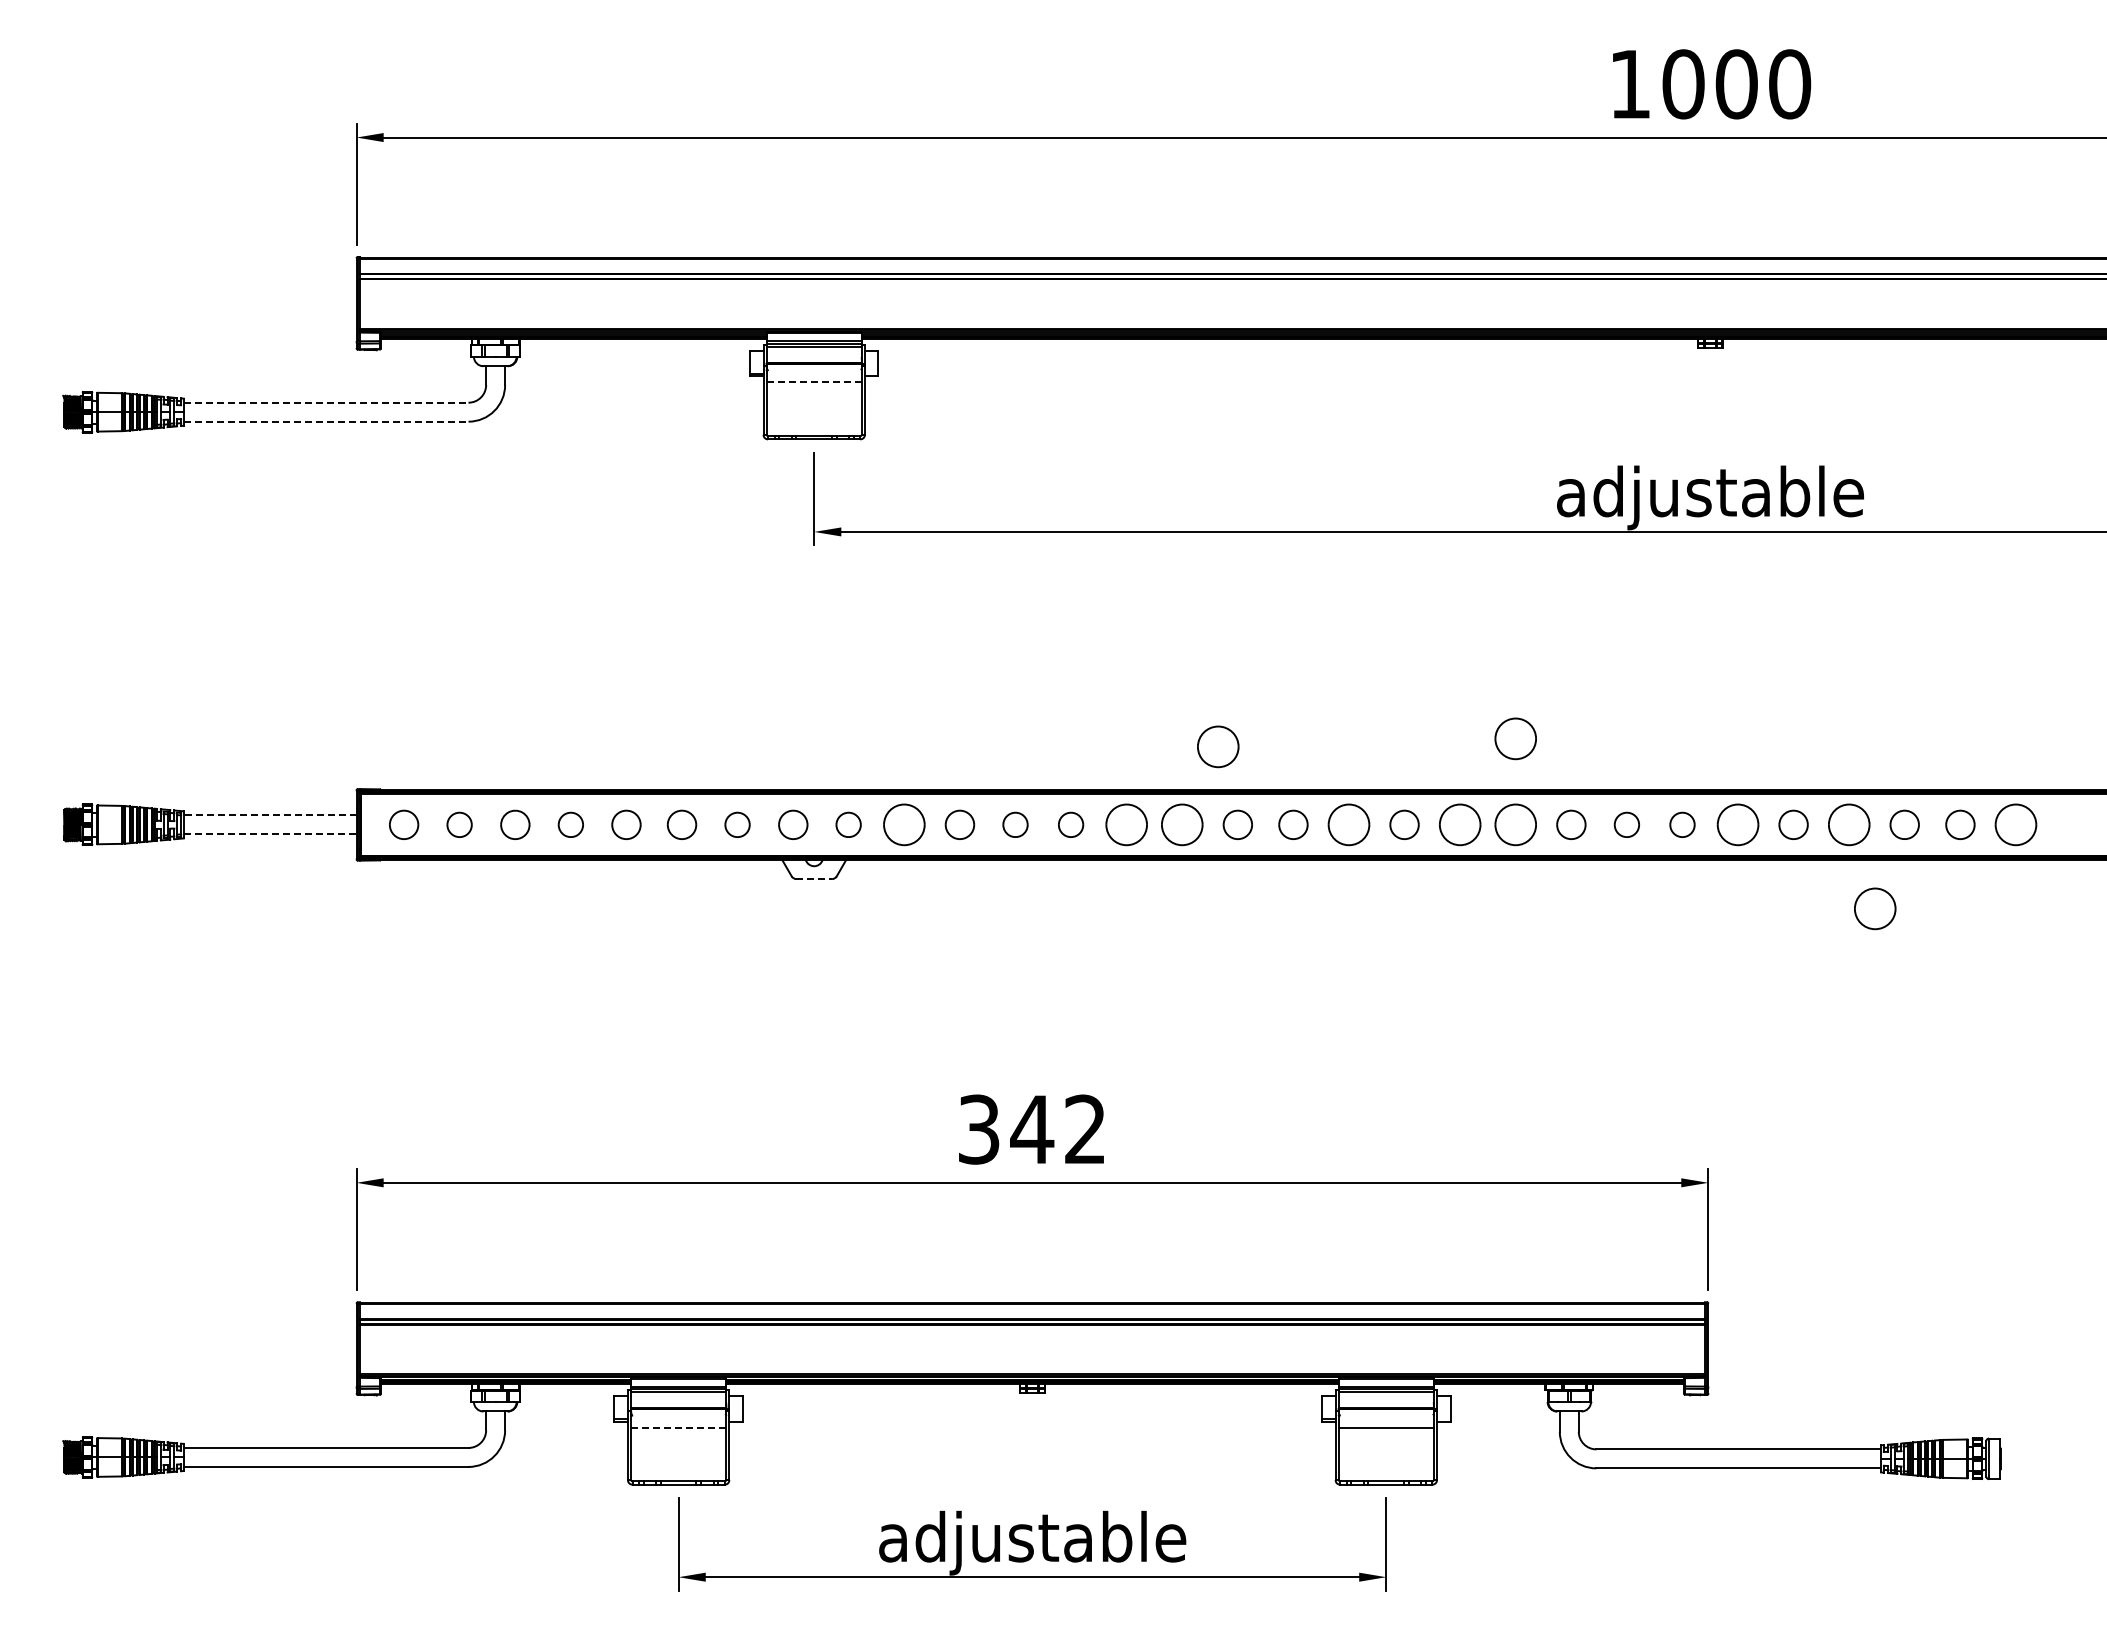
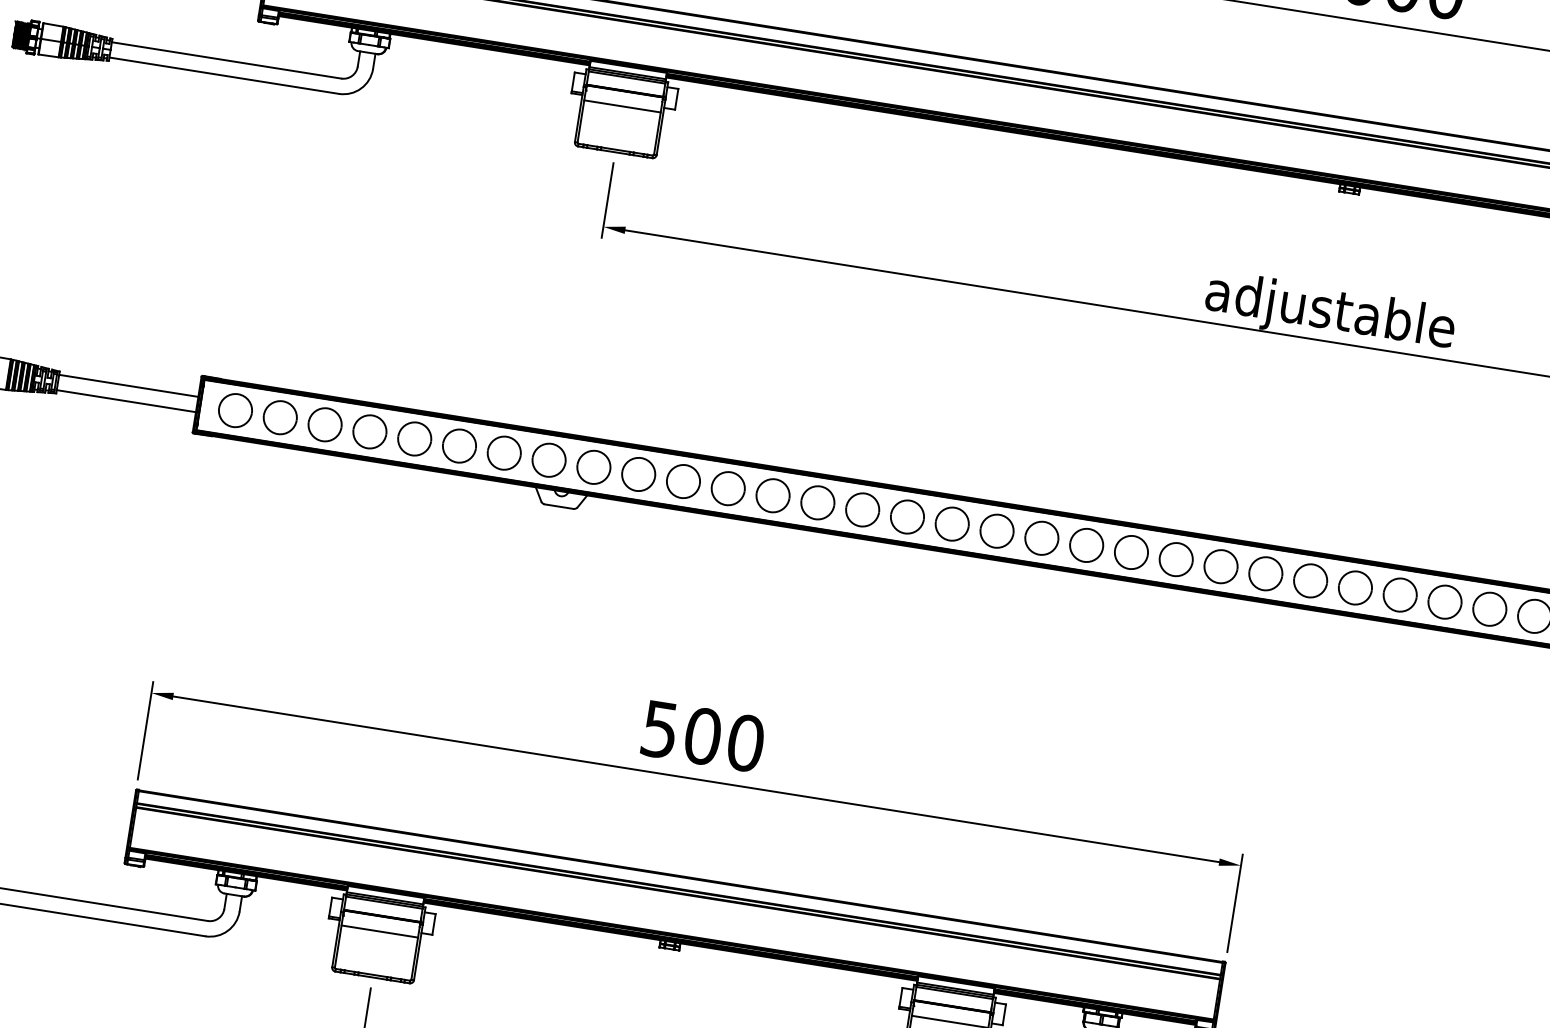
line: (813, 382) -> (621, 106), dashed -> solid
line: (326, 402) -> (226, 60), dashed -> solid
line: (326, 421) -> (224, 75), dashed -> solid
part: (1515, 738) -> (1142, 482), removed
part: (1218, 746) -> (901, 451), removed
line: (269, 815) -> (128, 385), dashed -> solid
part: (403, 824) -> (235, 410), size x1.43
part: (459, 824) -> (280, 417), size x1.67
part: (515, 824) -> (325, 424), size x1.43
part: (570, 824) -> (369, 431), size x1.67
part: (626, 824) -> (414, 438), size x1.43
part: (681, 824) -> (459, 445), size x1.43
part: (737, 824) -> (504, 452), size x1.67
part: (793, 824) -> (549, 460), size x1.43
part: (848, 824) -> (593, 467), size x1.67
part: (959, 824) -> (683, 481), size x1.43
part: (1015, 824) -> (728, 488), size x1.67
part: (1070, 824) -> (772, 495), size x1.67
part: (1237, 824) -> (907, 516), size x1.43
part: (1293, 824) -> (952, 523), size x1.43
part: (1404, 824) -> (1041, 538), size x1.43
part: (1571, 824) -> (1176, 559), size x1.43
part: (1626, 824) -> (1220, 566), size x1.67
part: (1682, 824) -> (1265, 573), size x1.67
part: (1793, 824) -> (1355, 587), size x1.43
part: (1904, 824) -> (1444, 601), size x1.43
part: (1960, 824) -> (1489, 608), size x1.43
line: (270, 834) -> (126, 401), dashed -> solid
line: (814, 879) -> (559, 507), dashed -> solid
part: (1875, 908) -> (1410, 665), removed
text: (1032, 1129) -> (703, 736), 342 -> 500
line: (678, 1427) -> (379, 931), dashed -> solid

